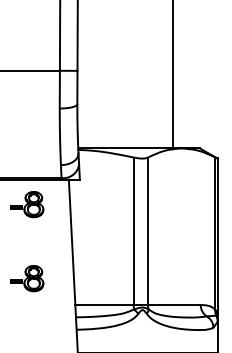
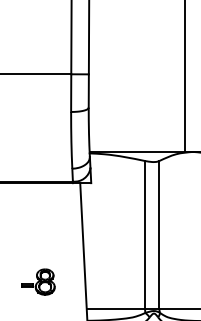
part: (27, 204) -> (38, 207), removed

